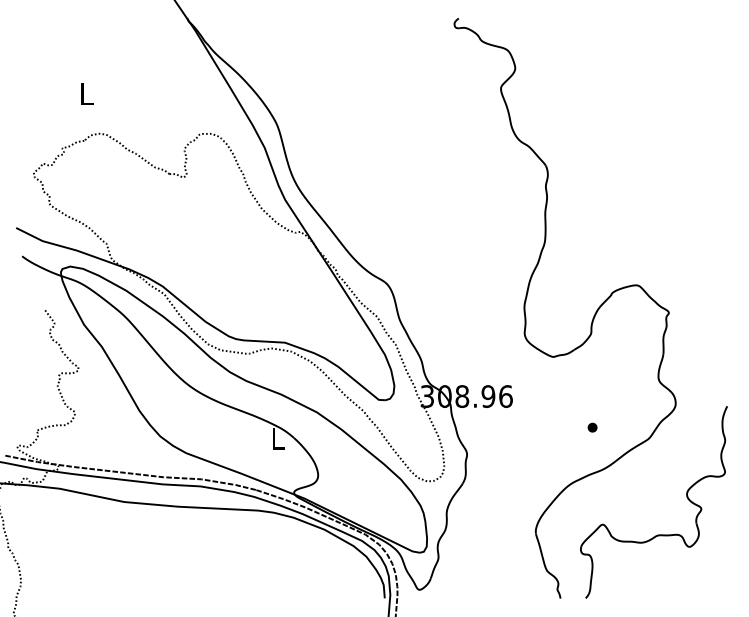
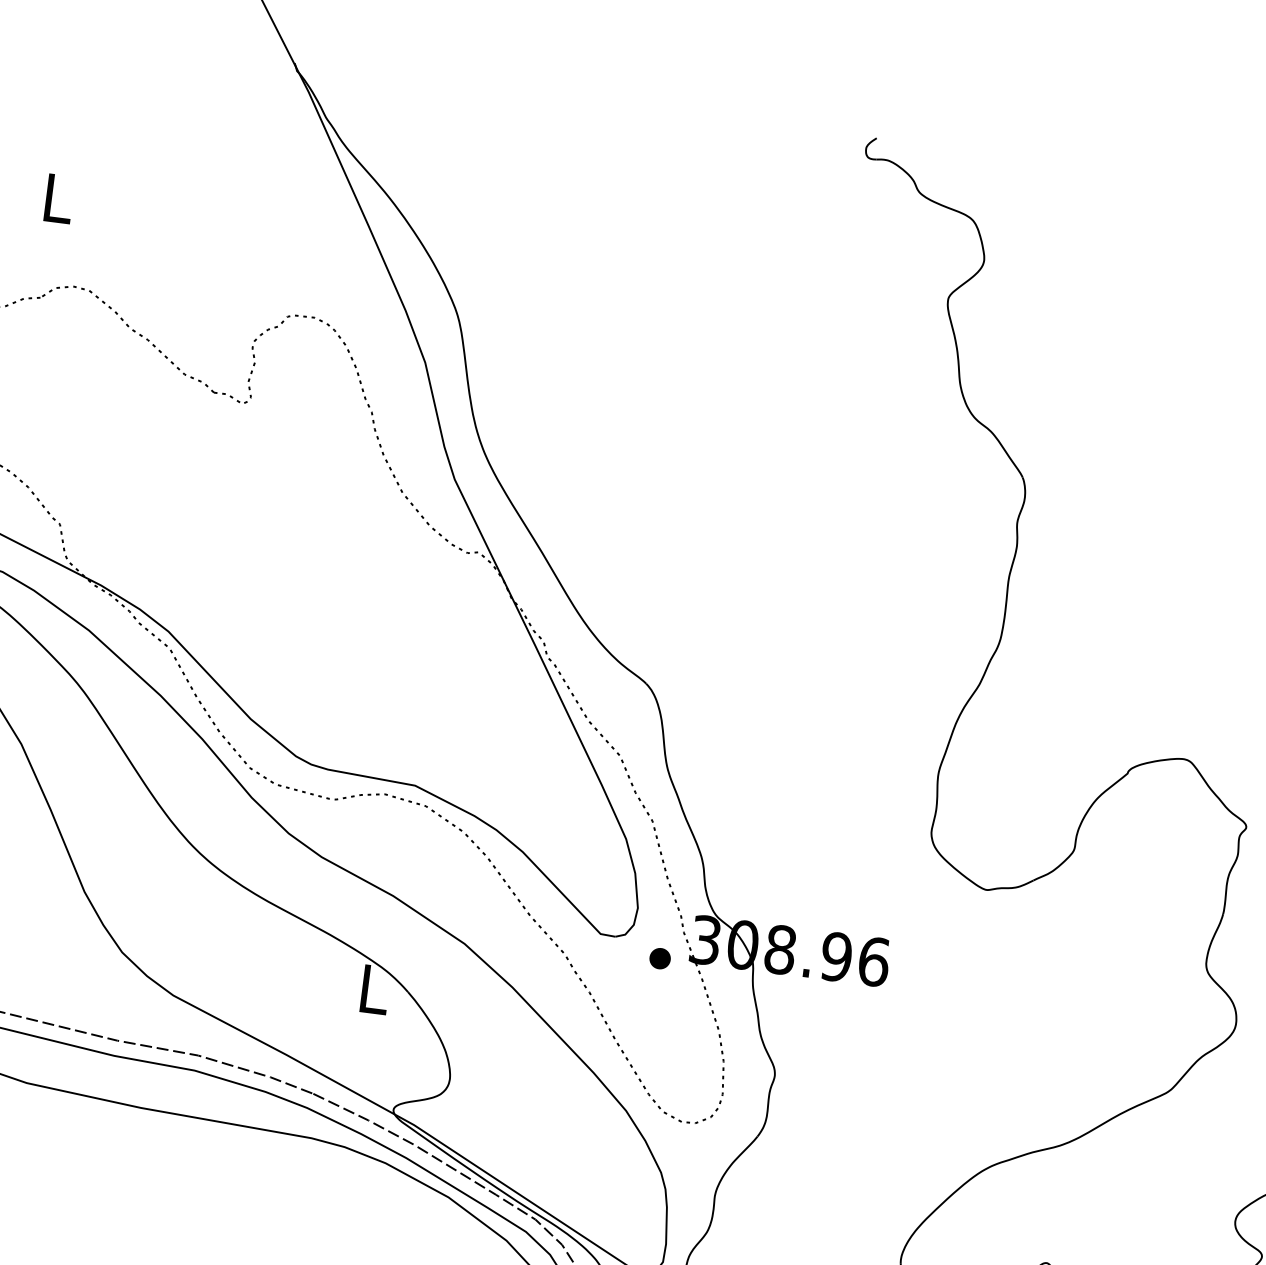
part: (592, 427) -> (659, 958), moved

